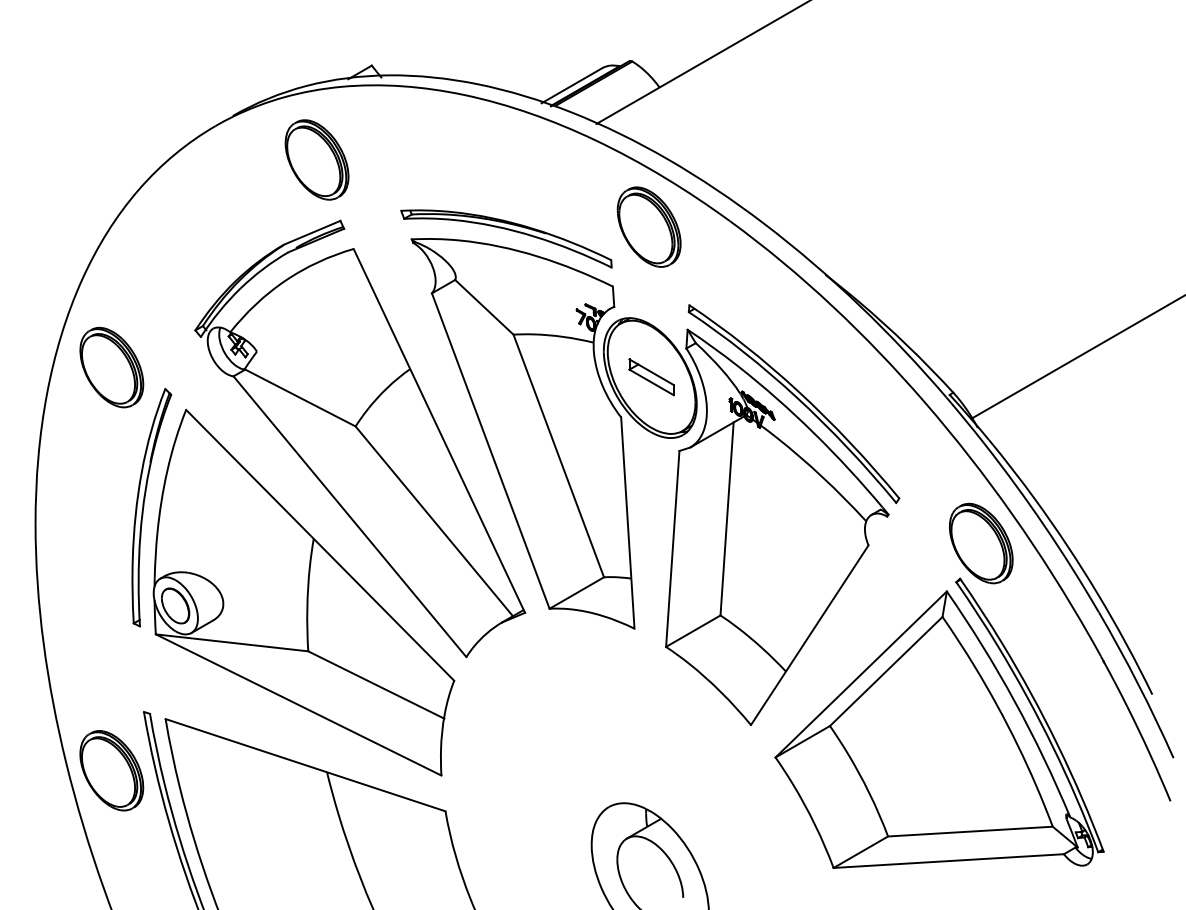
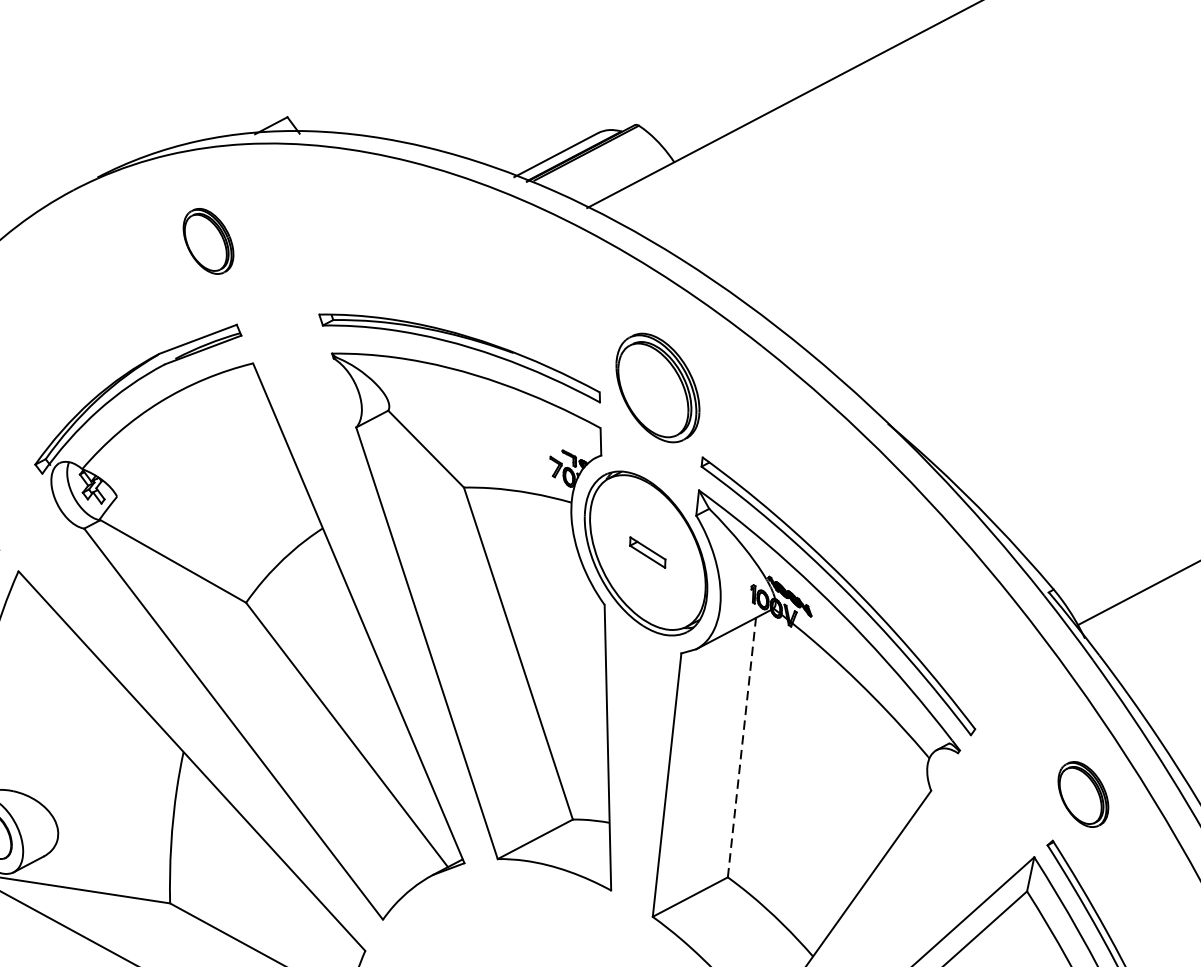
part: (316, 159) -> (207, 240), size x0.6
part: (648, 226) -> (657, 387), moved
part: (651, 377) -> (647, 552), size x0.6
line: (727, 518) -> (742, 747), solid -> dashed
part: (981, 543) -> (1083, 794), size x0.6

